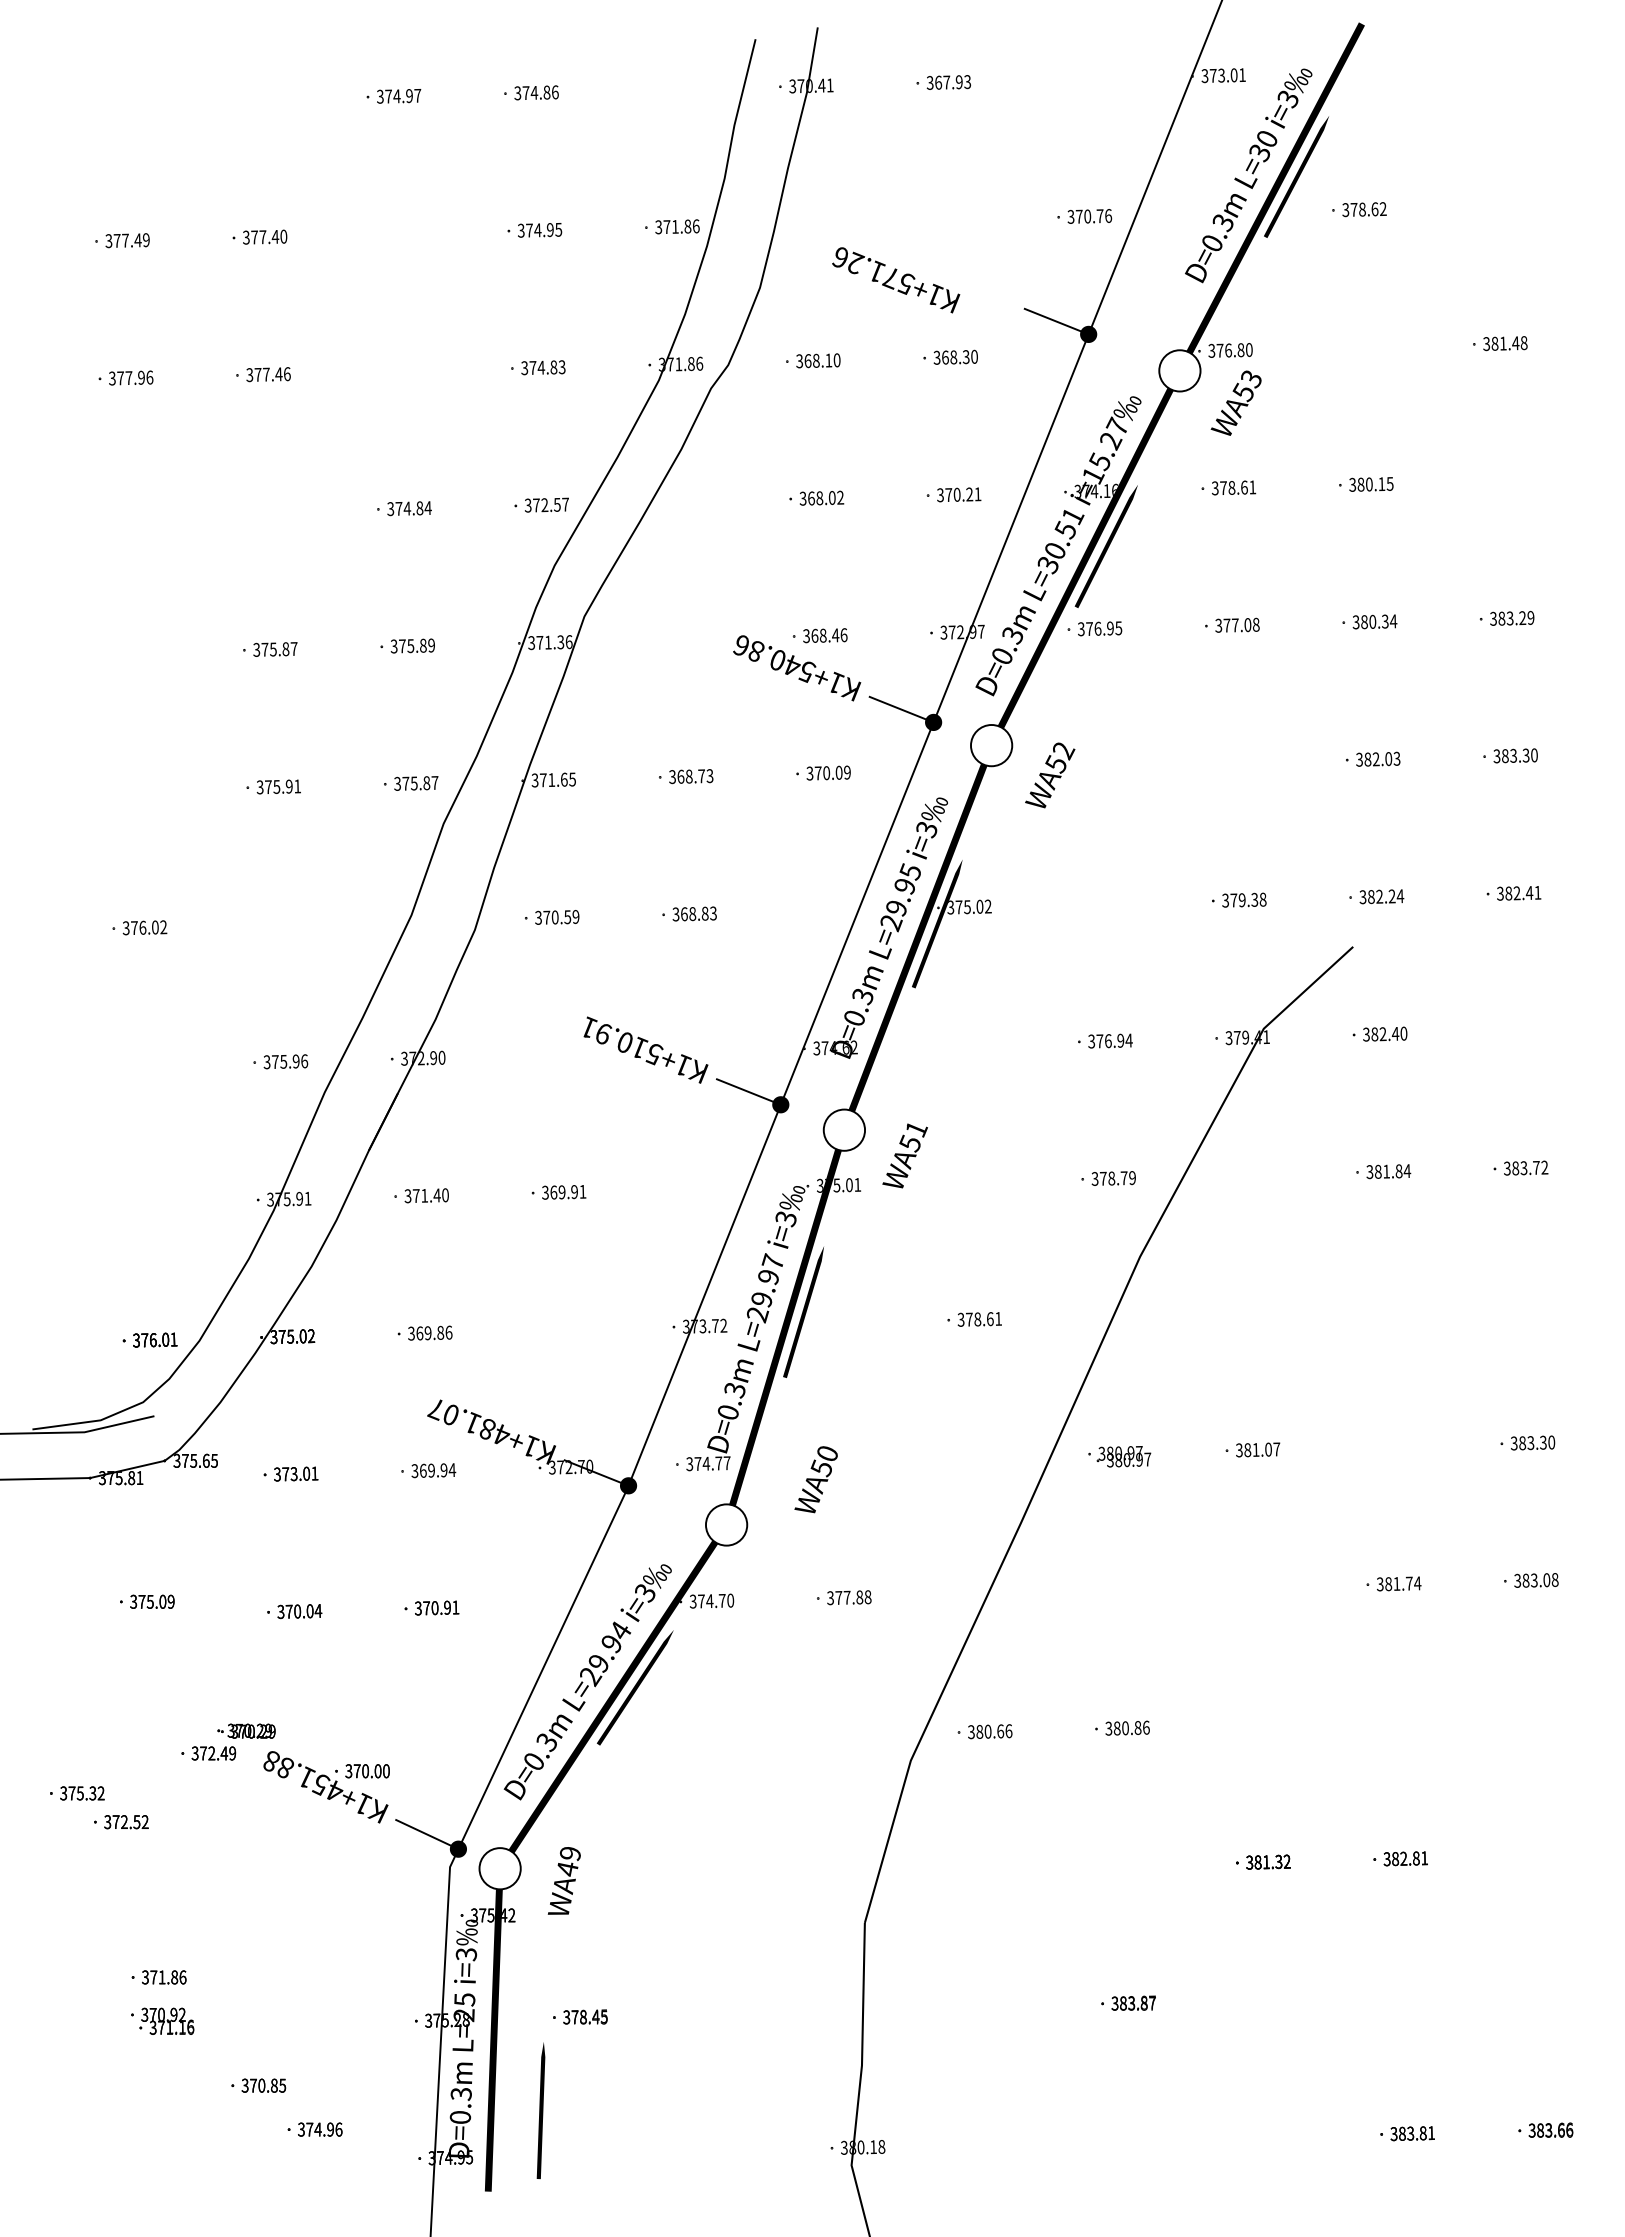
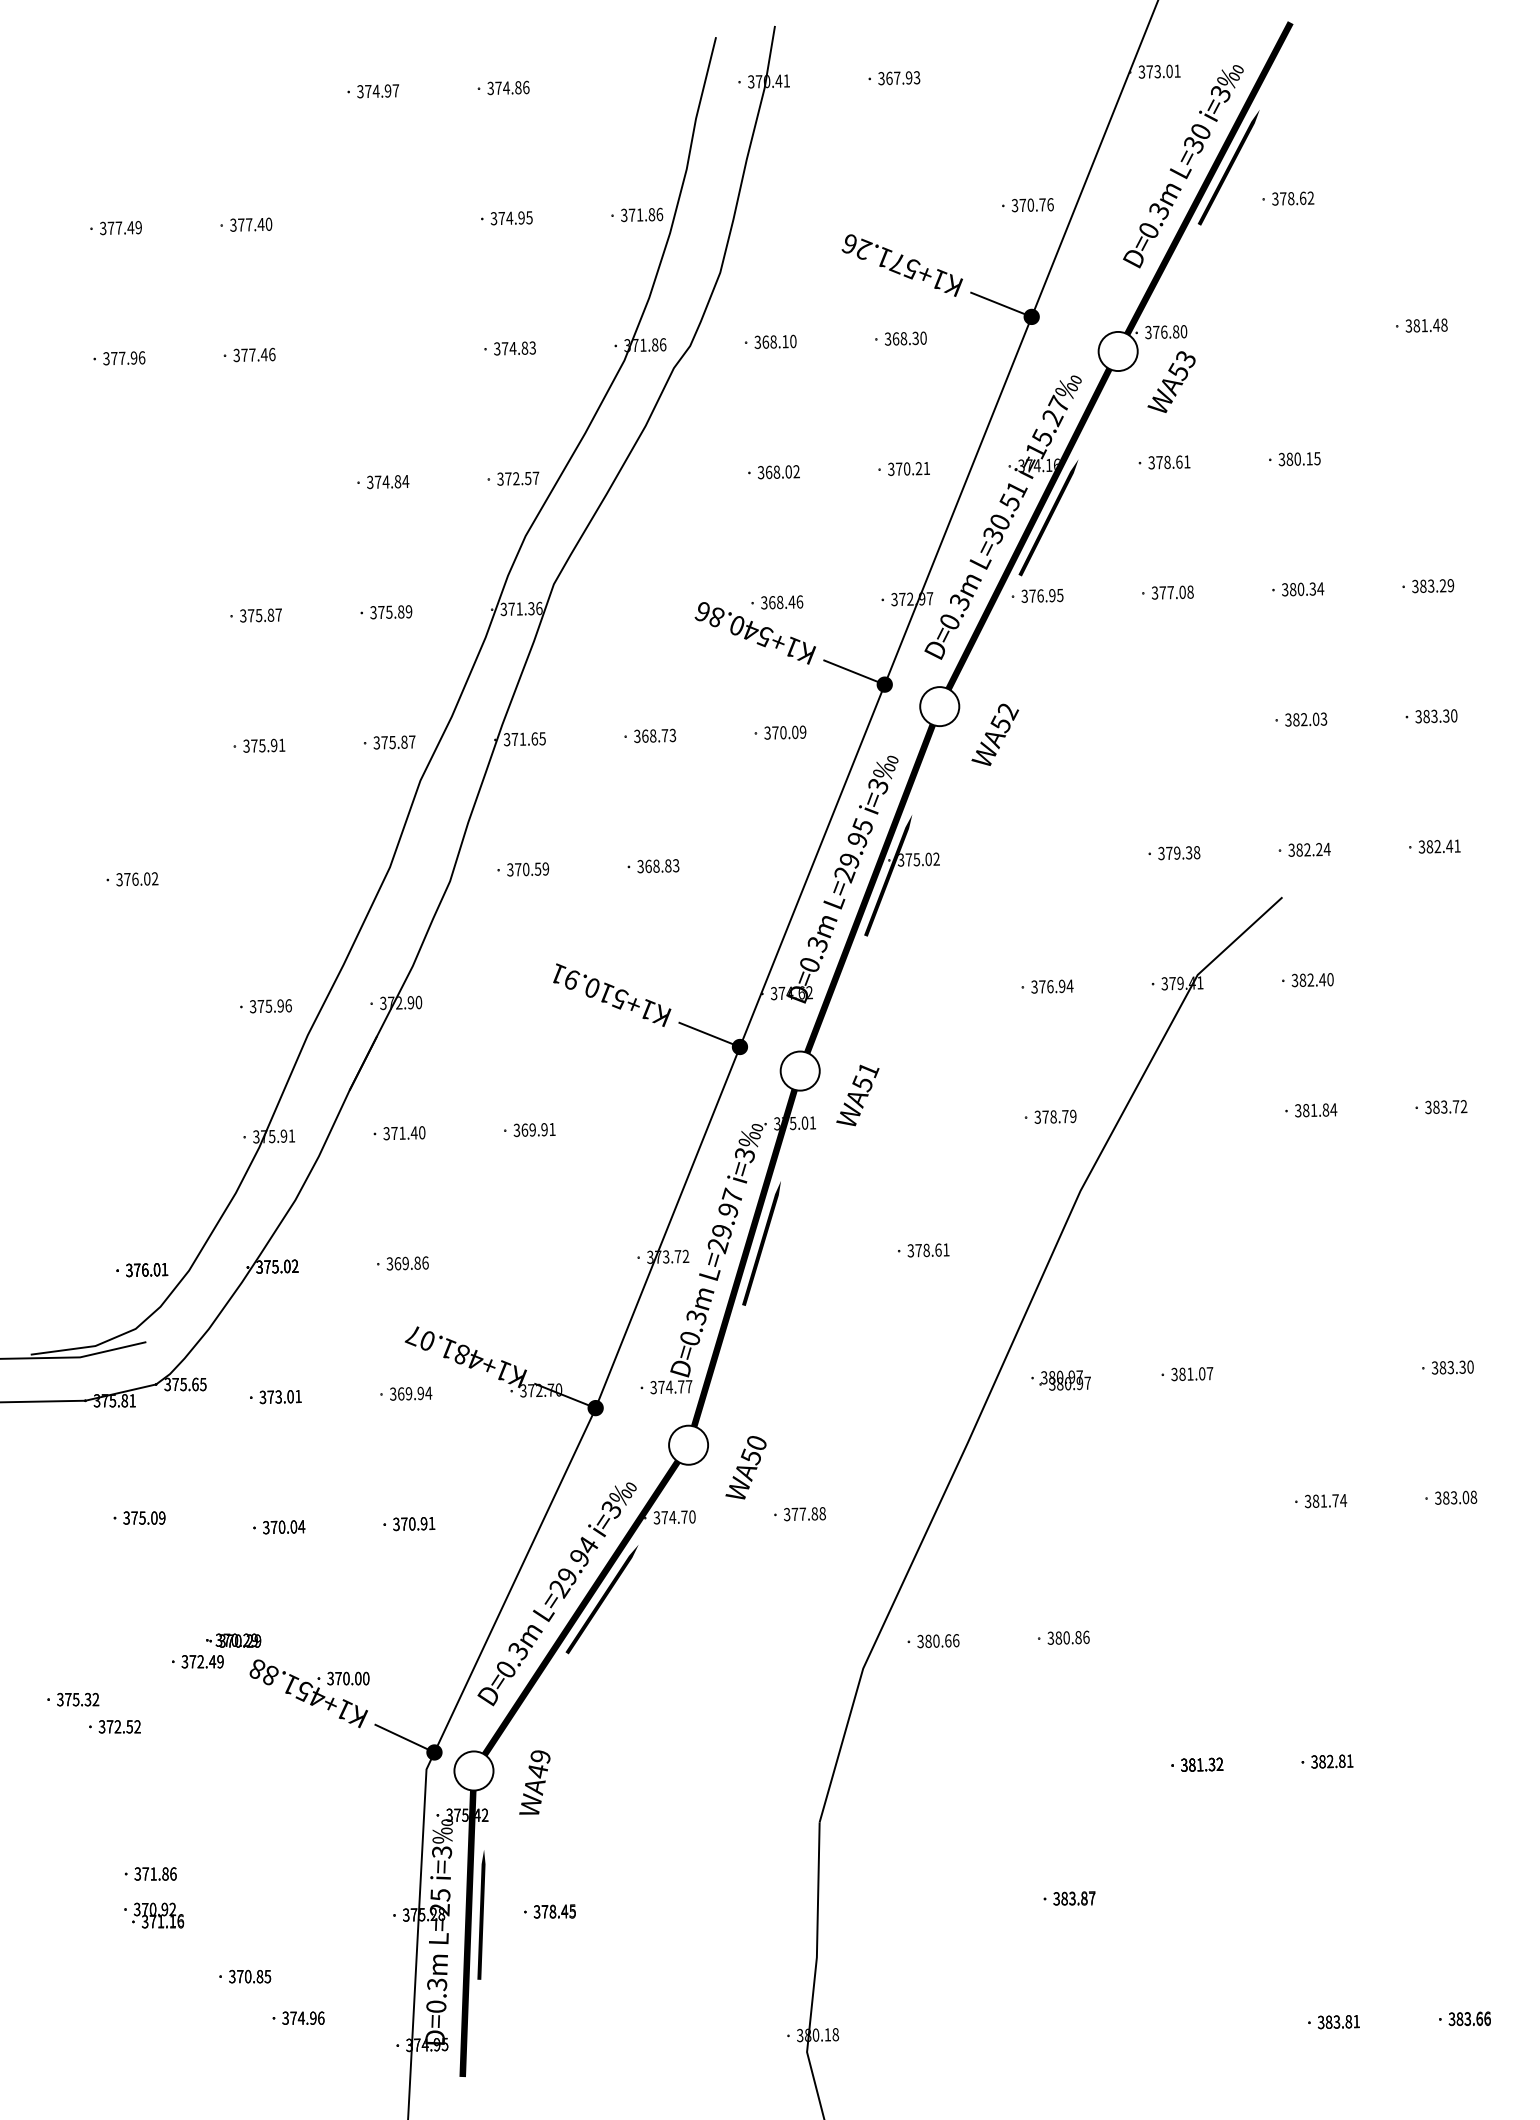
text: (896, 280) -> (902, 265), moved
text: (815, 1479) -> (745, 1467), moved
part: (540, 2110) -> (480, 1914), moved

